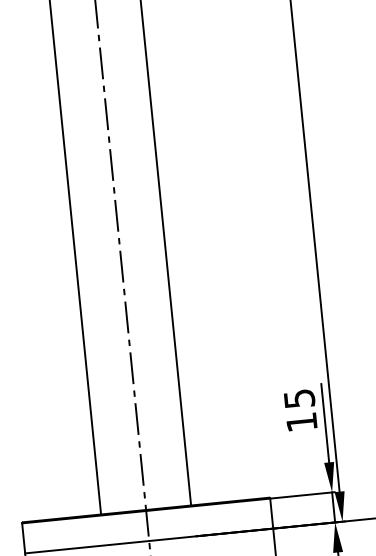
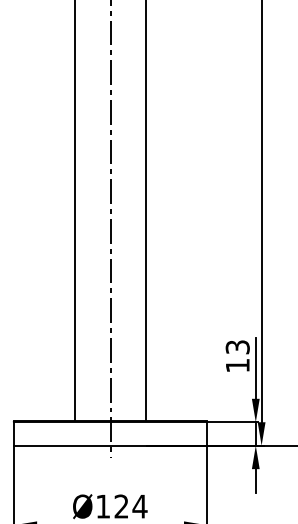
text: (299, 397) -> (237, 346), 15 -> 13

